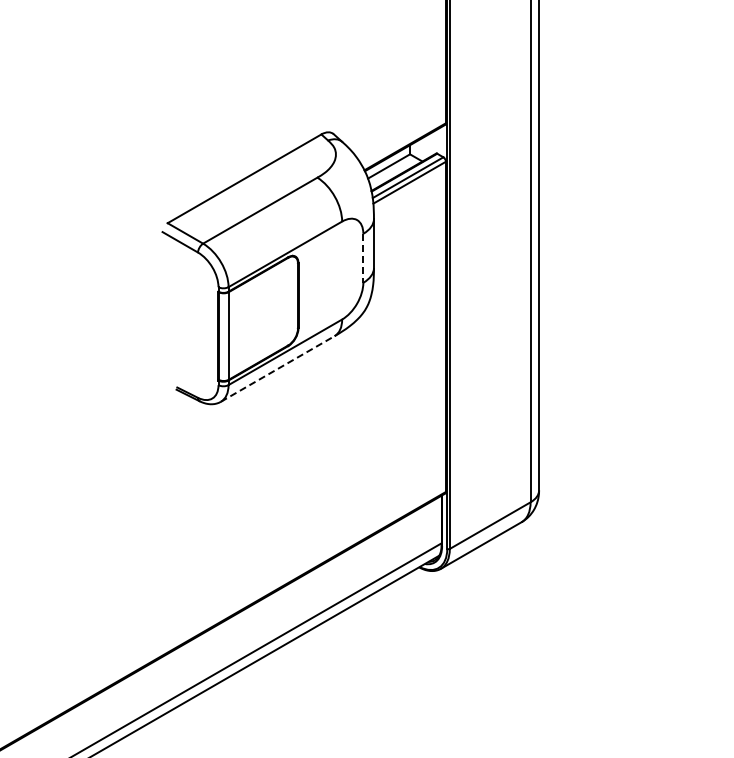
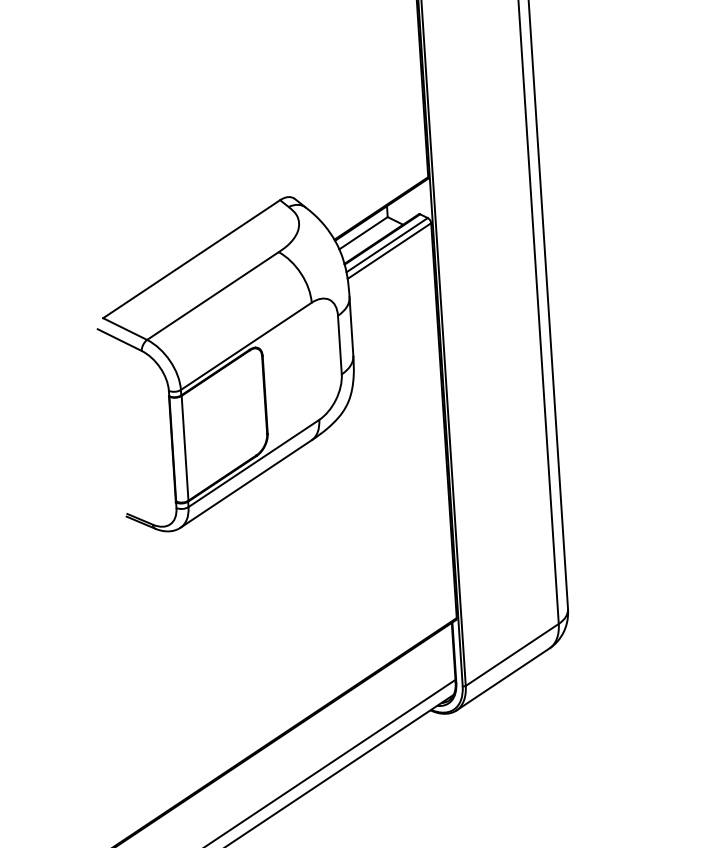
line: (363, 258) -> (340, 345), dashed -> solid
line: (277, 368) -> (245, 483), dashed -> solid

